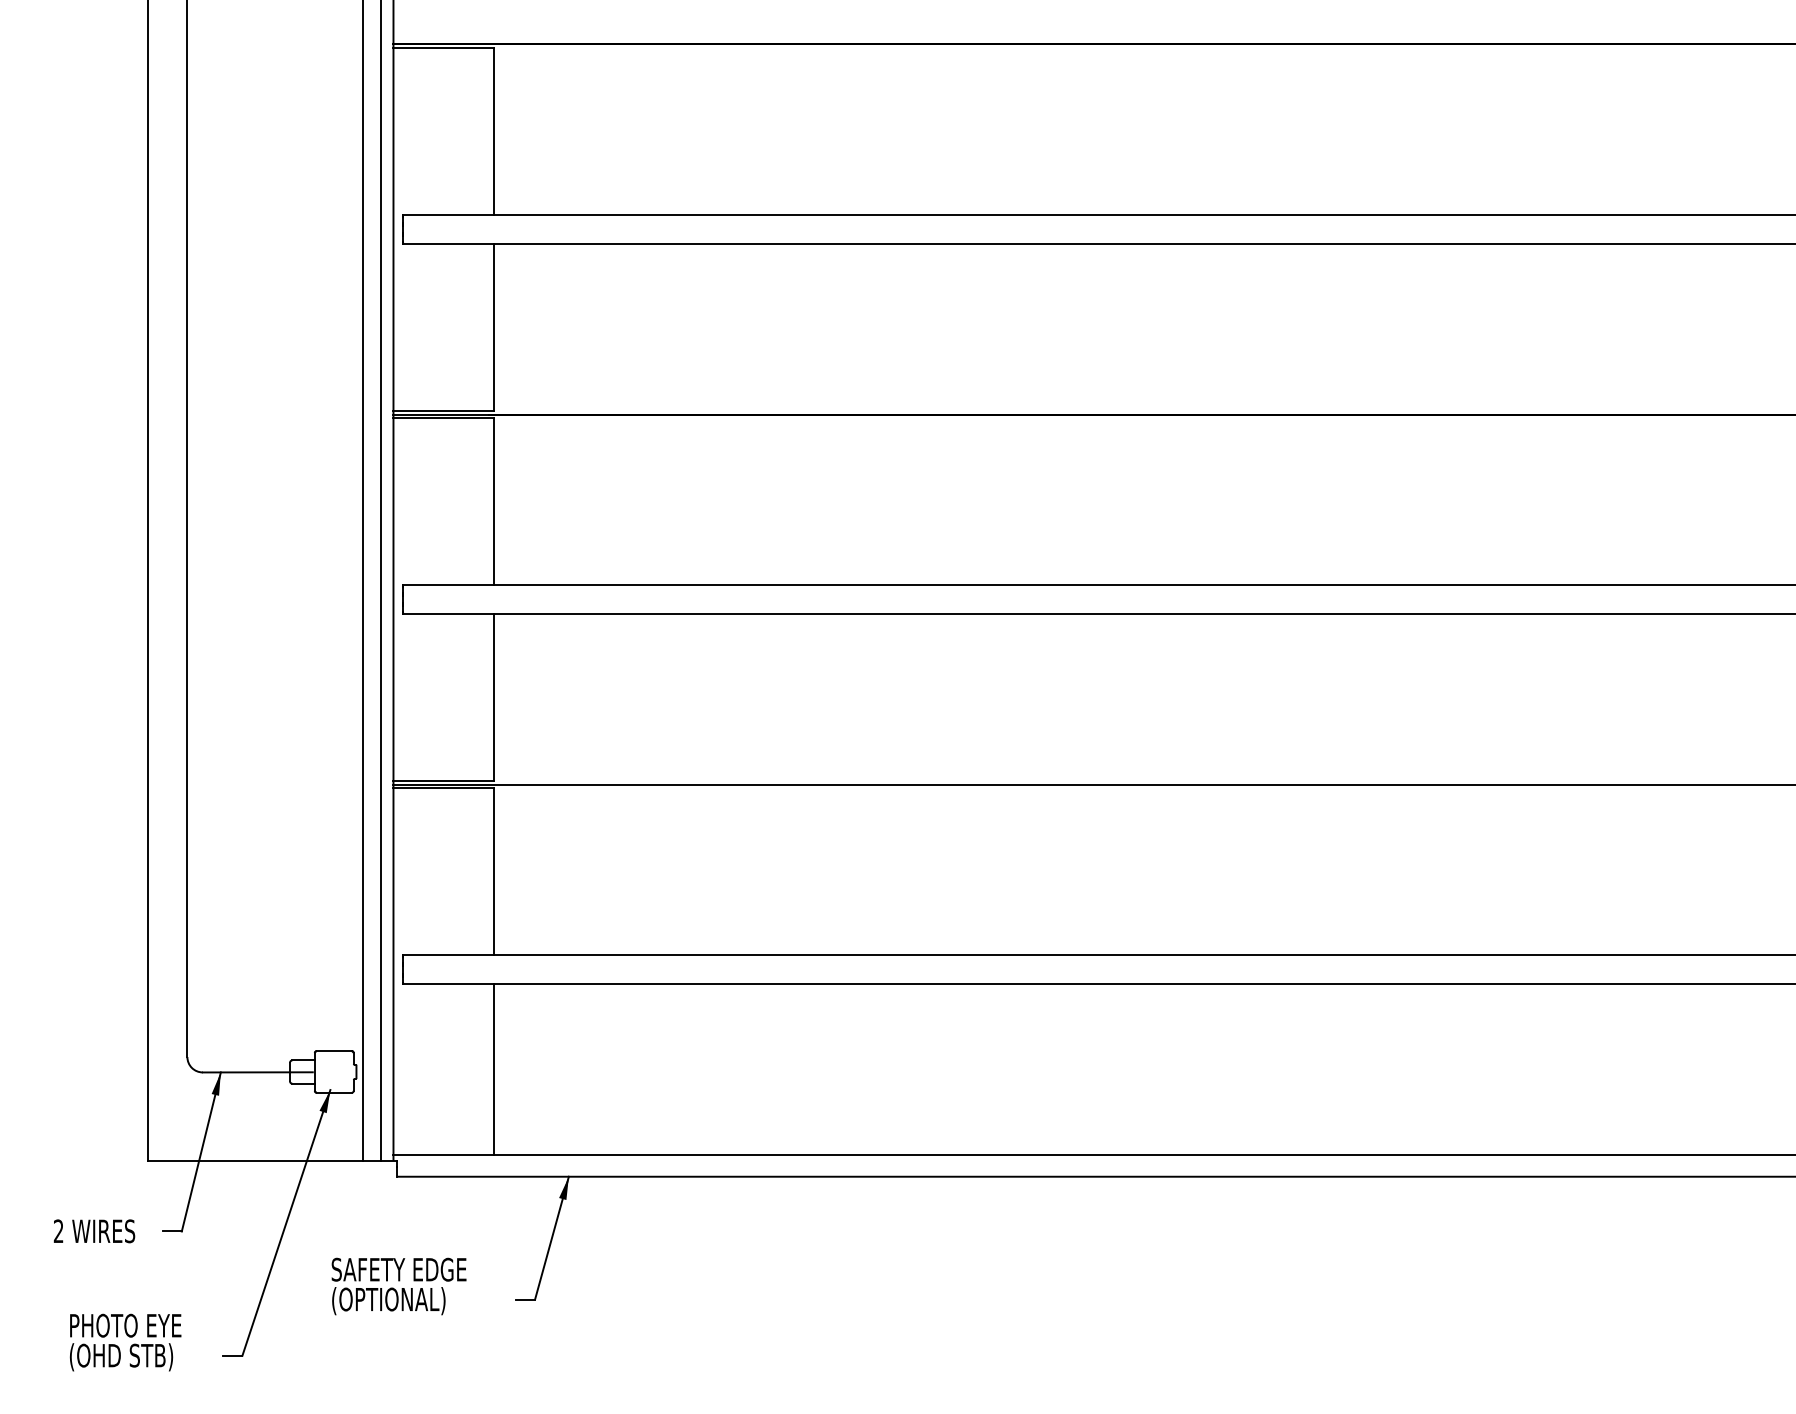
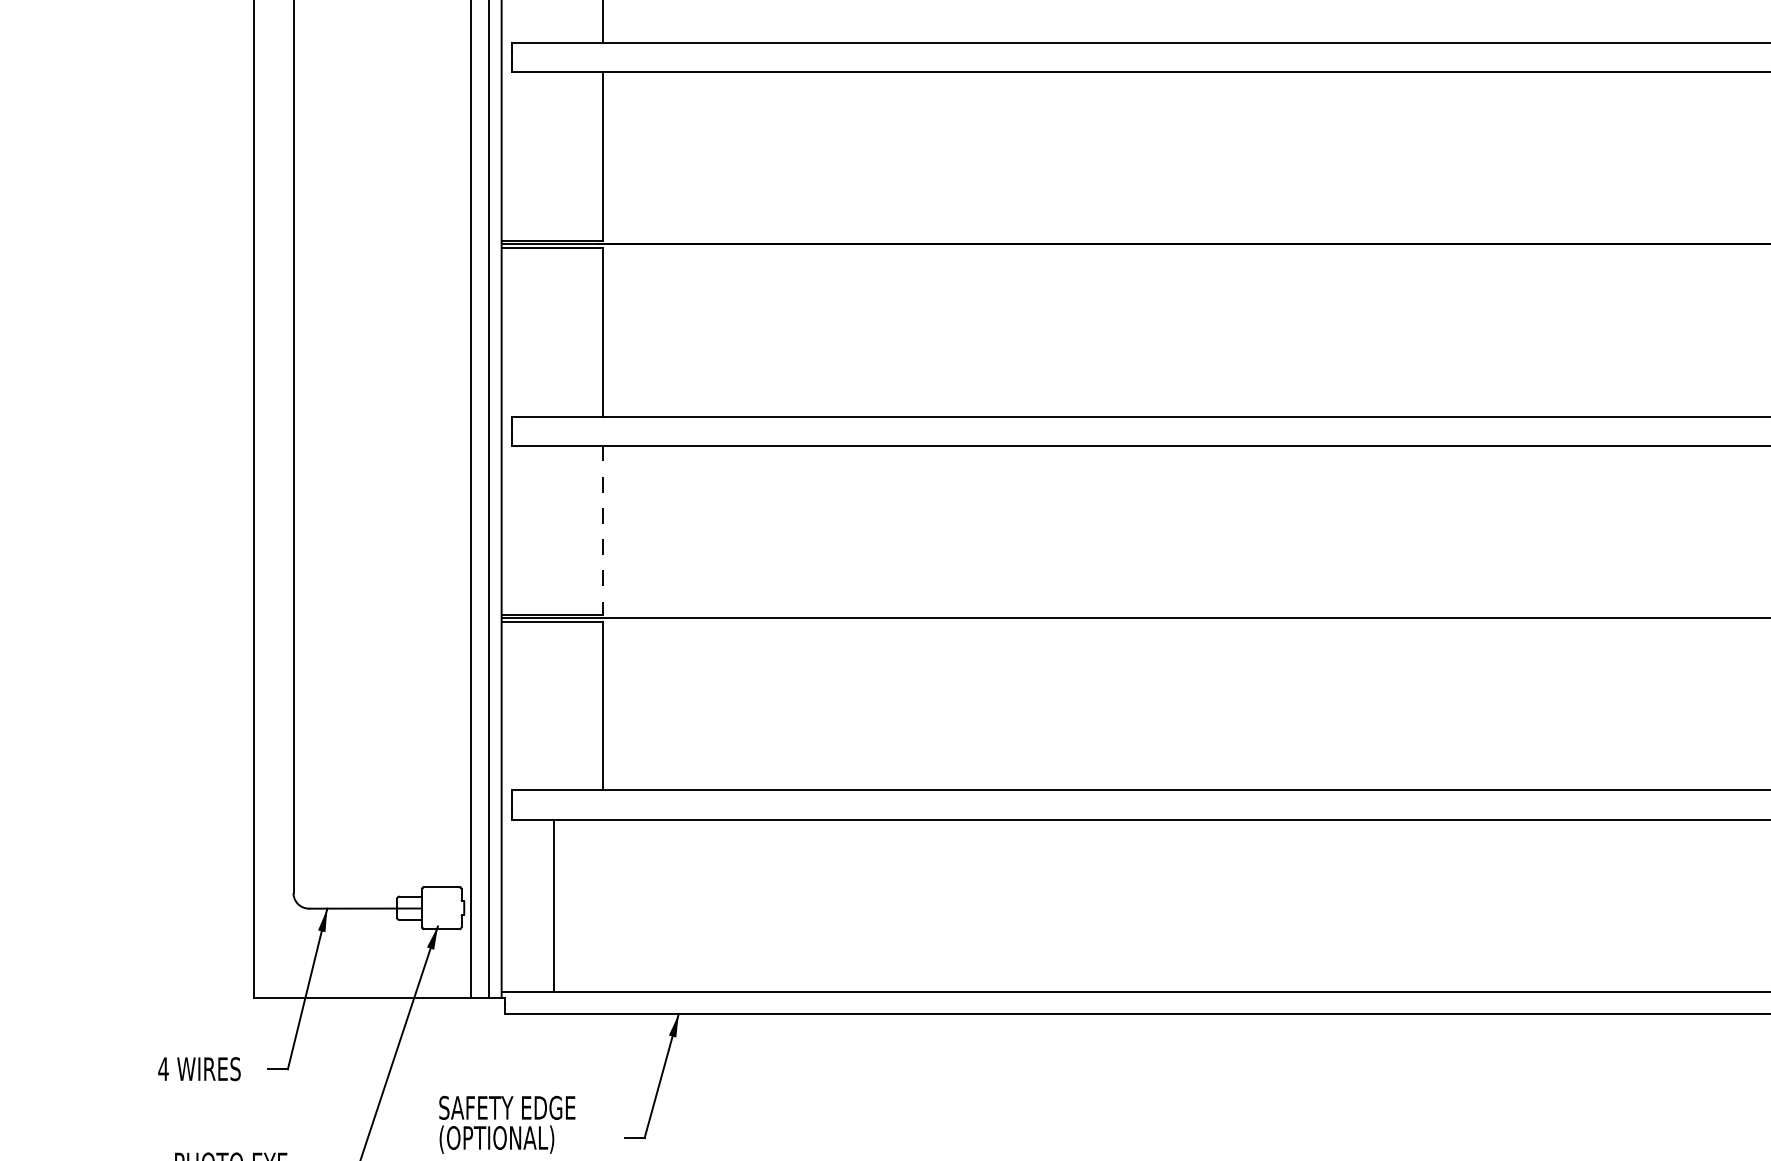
line: (493, 697) -> (602, 530), solid -> dashed
line: (493, 1069) -> (554, 905), moved
text: (58, 1230) -> (163, 1068), 2 -> 4

